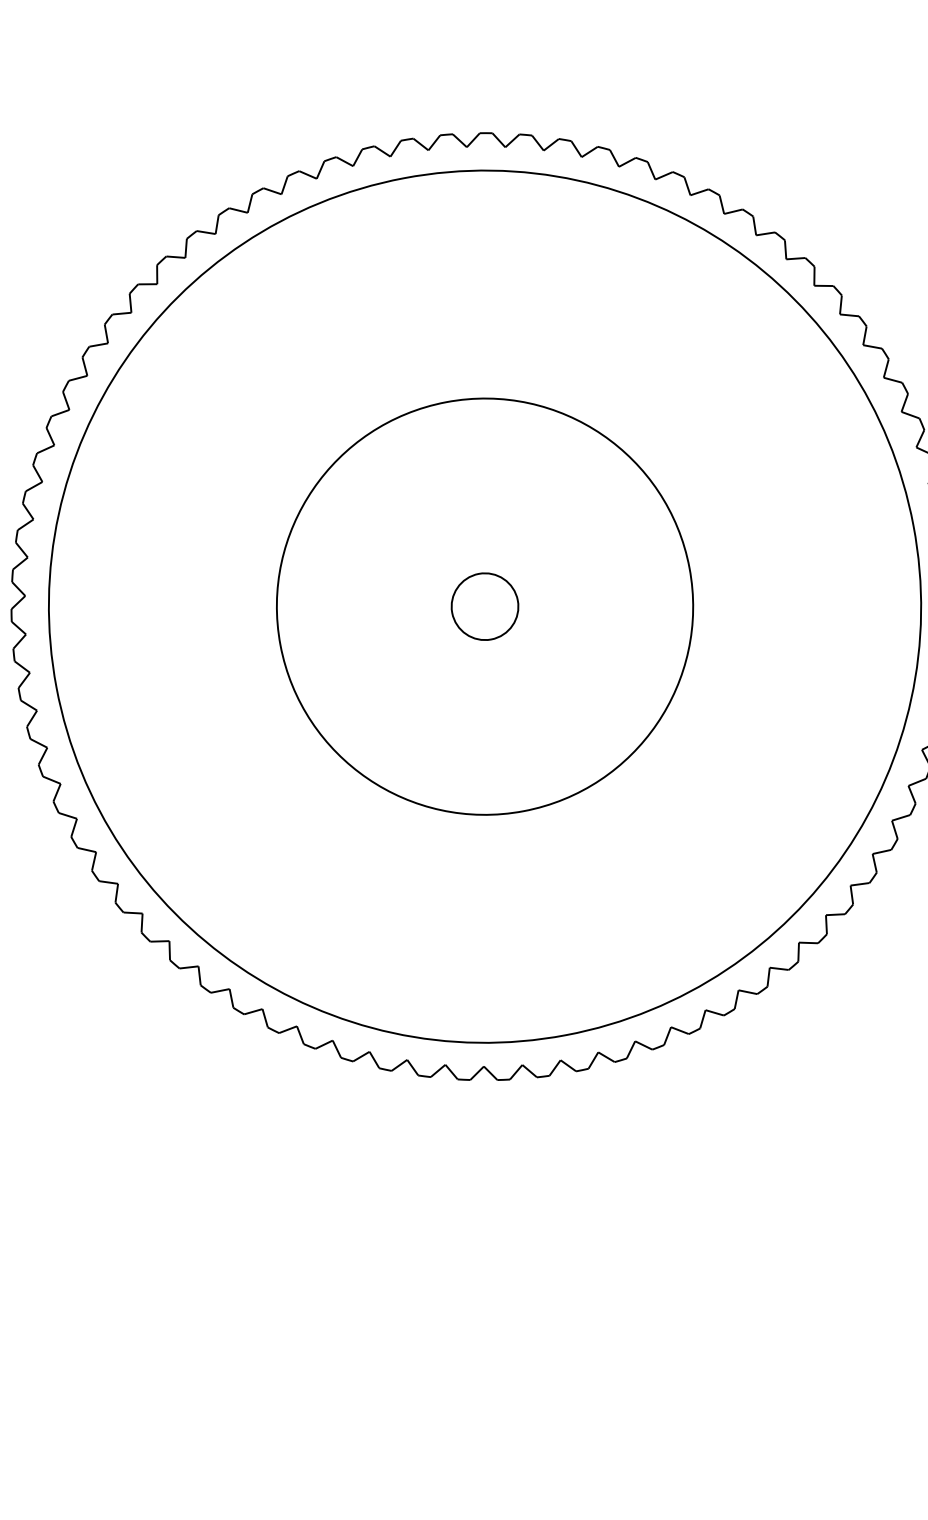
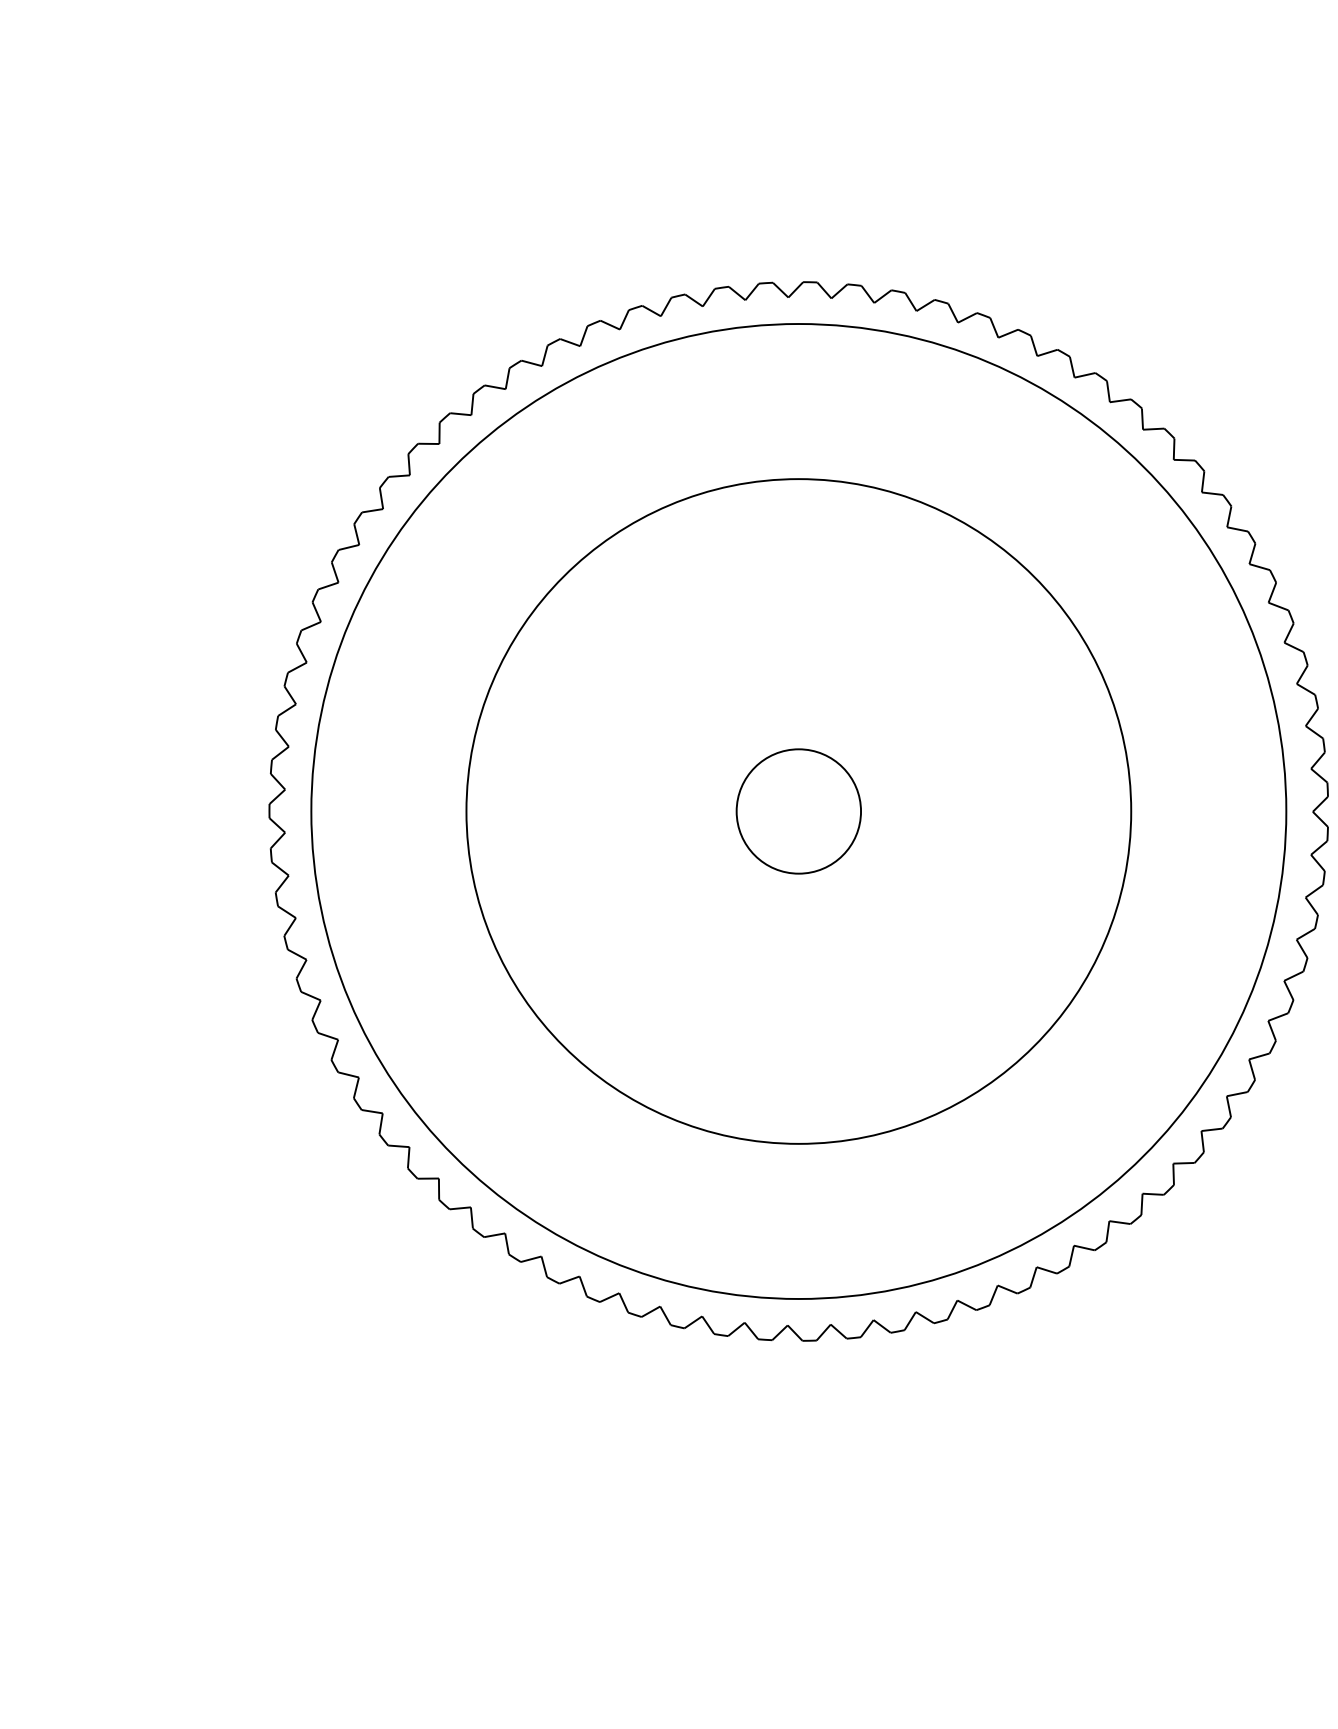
circle: (484, 606) -> (798, 811), size x1.43
circle: (484, 606) -> (798, 811), size x1.67

